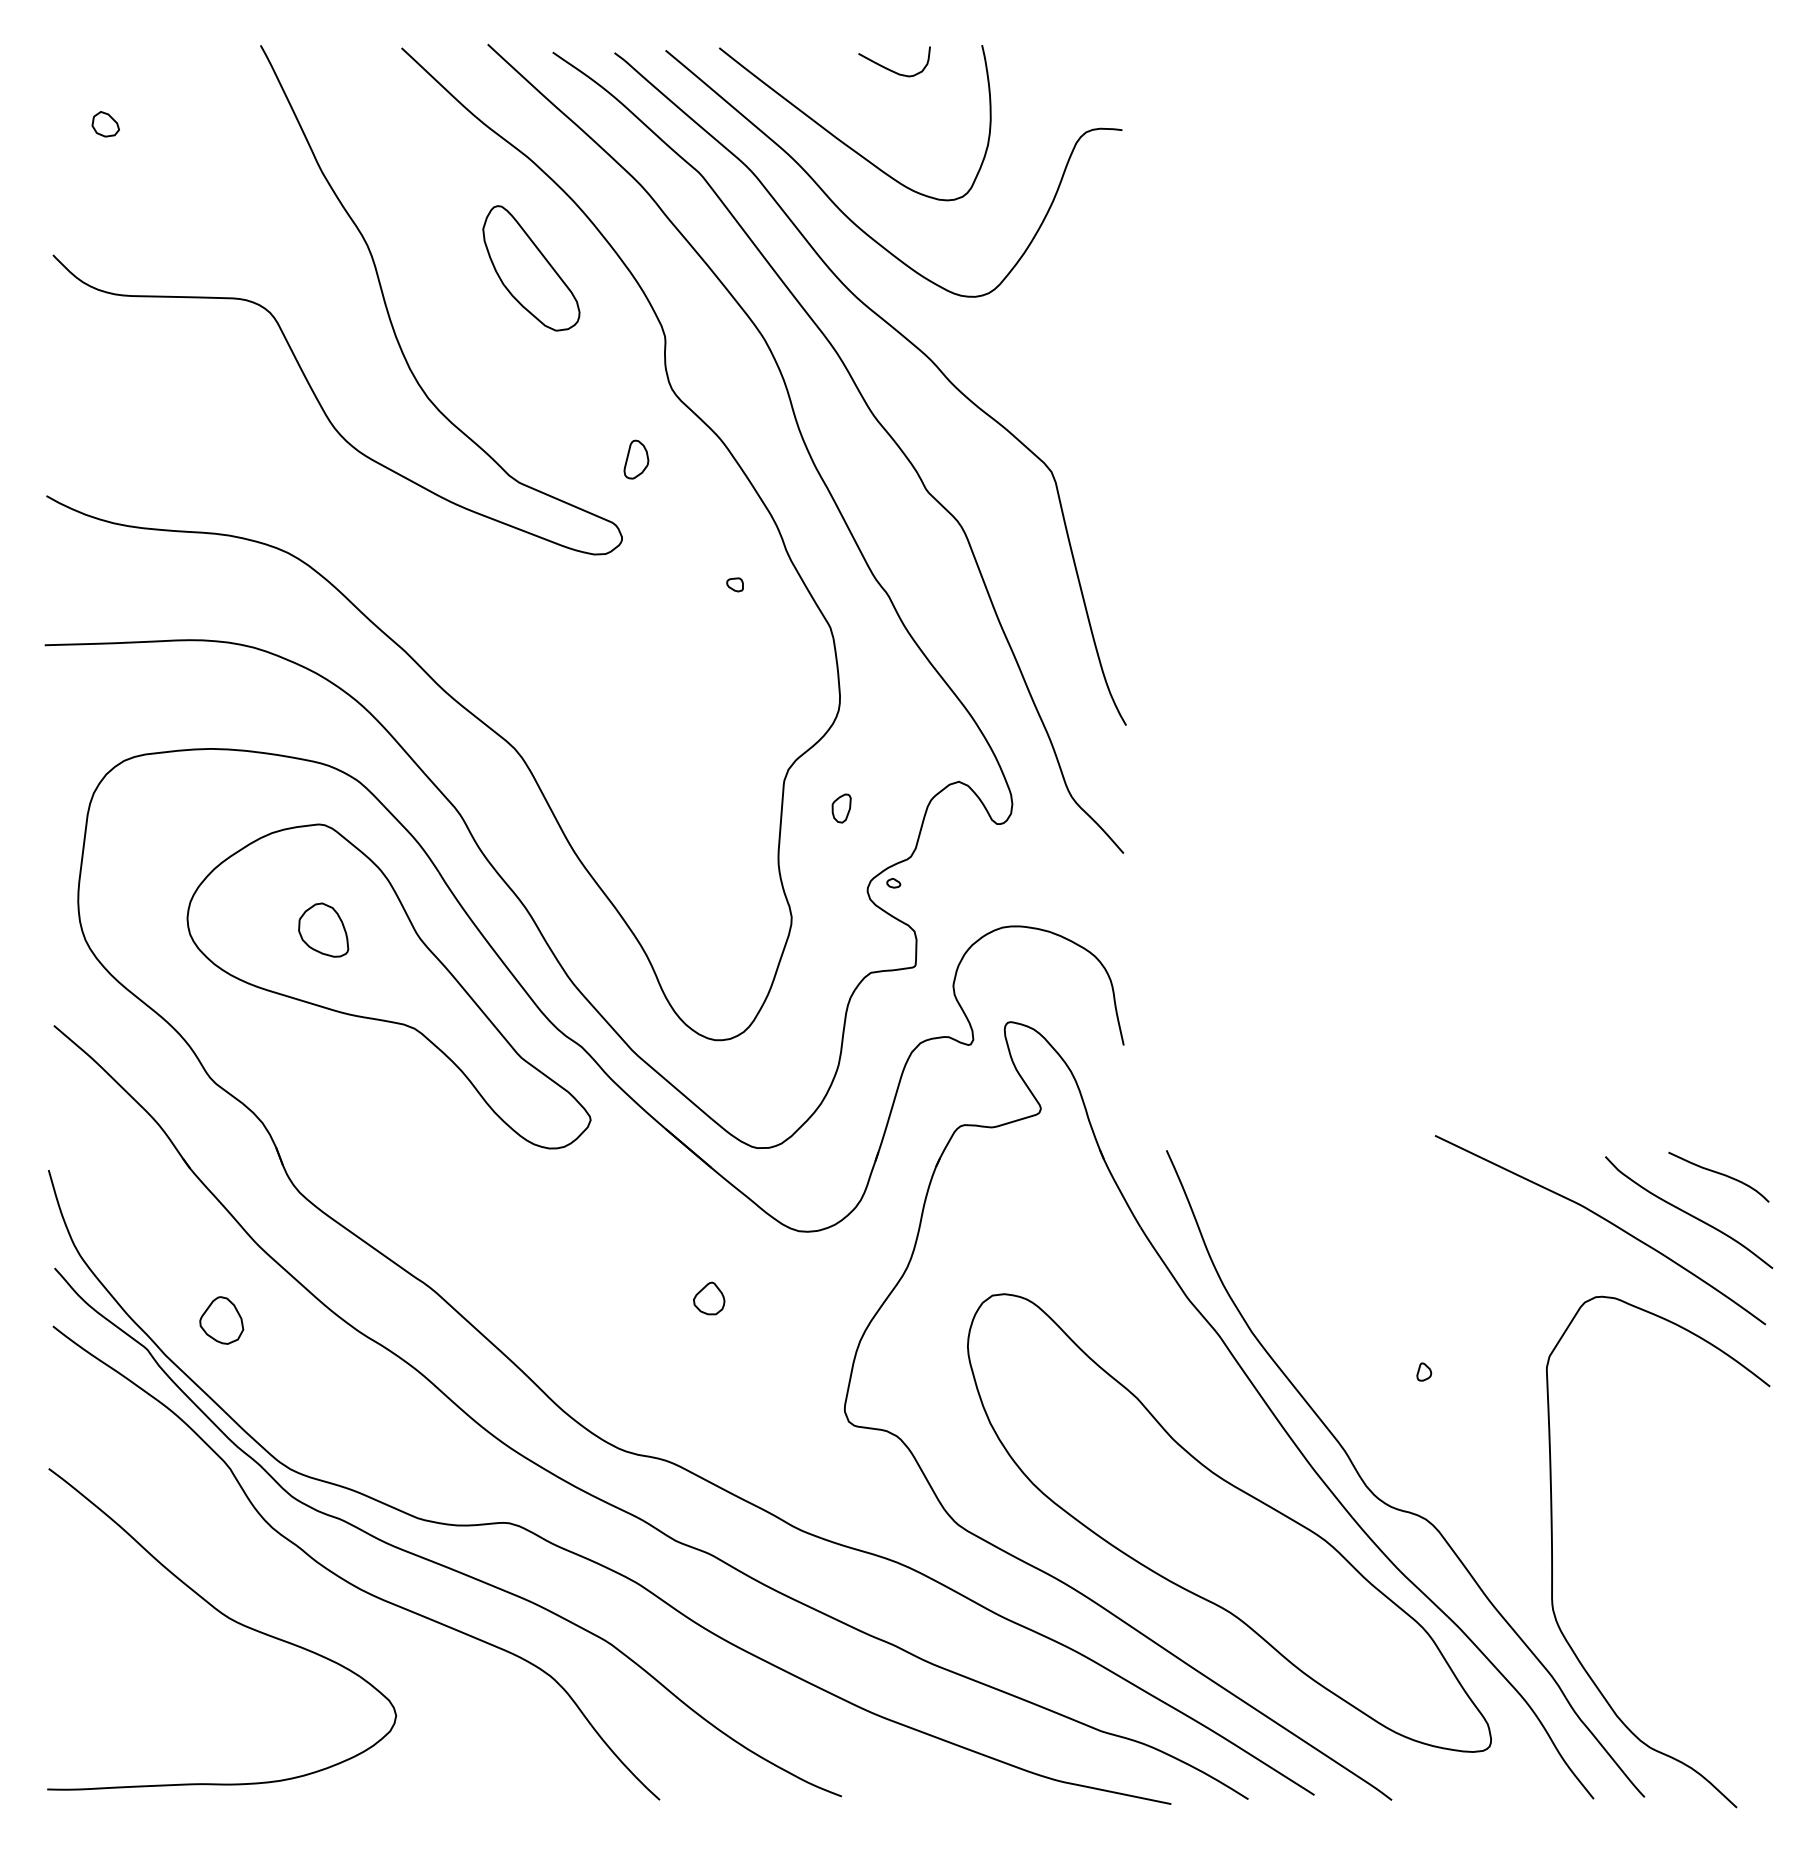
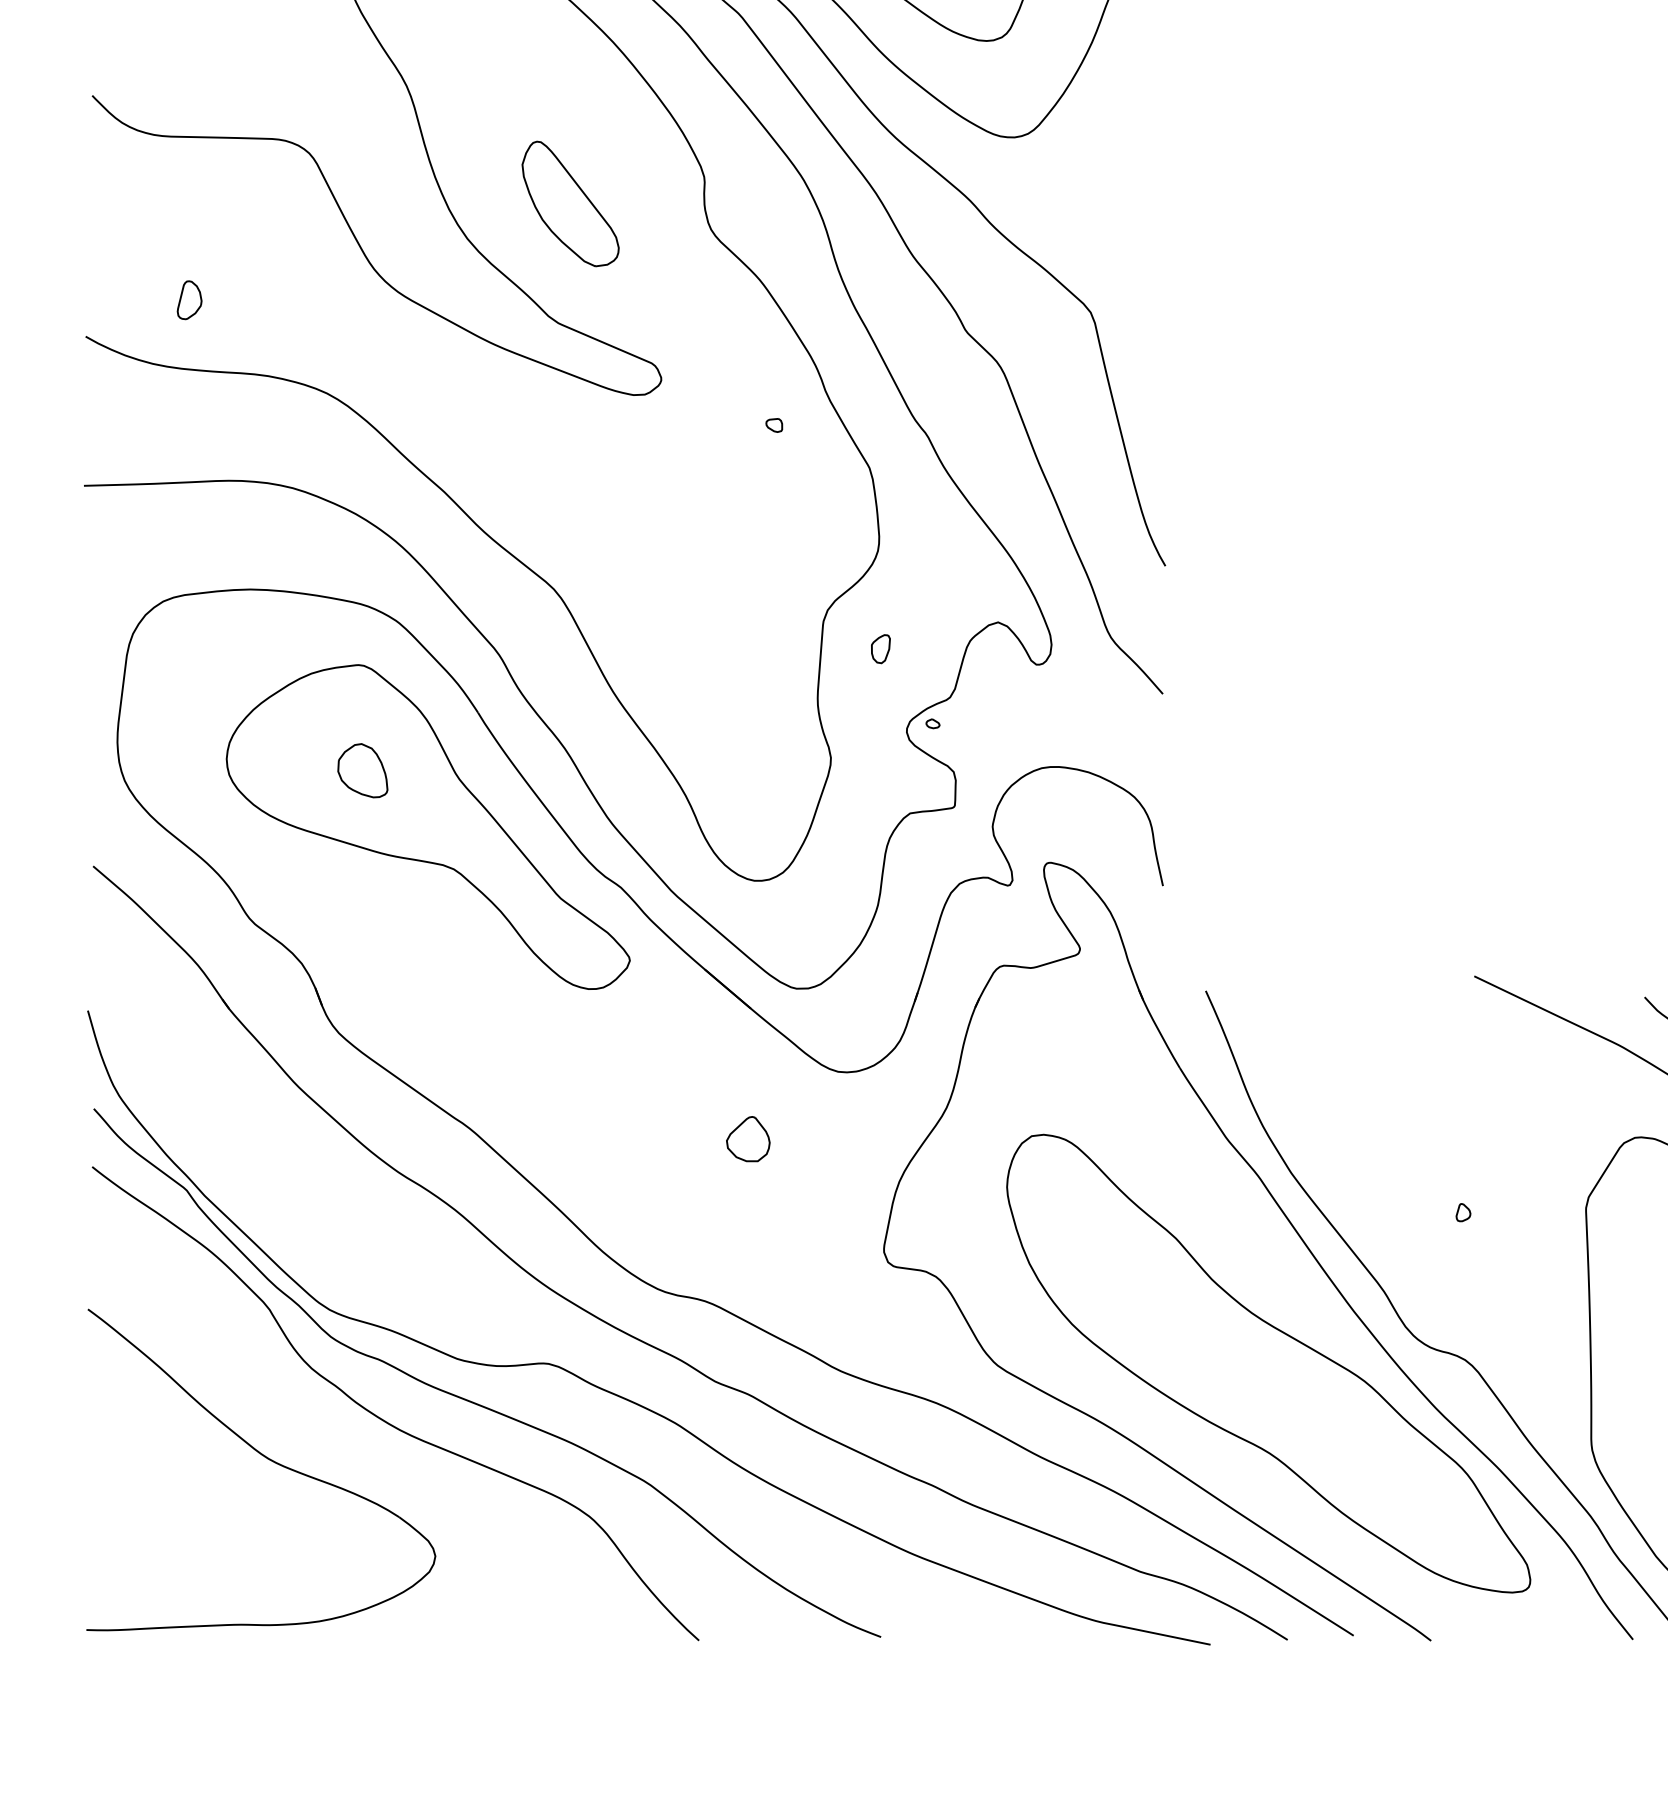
part: (531, 268) -> (570, 204), moved
part: (636, 459) -> (189, 300), moved
part: (709, 1298) -> (748, 1139), size x1.4
part: (221, 1320) -> (260, 1161), removed

